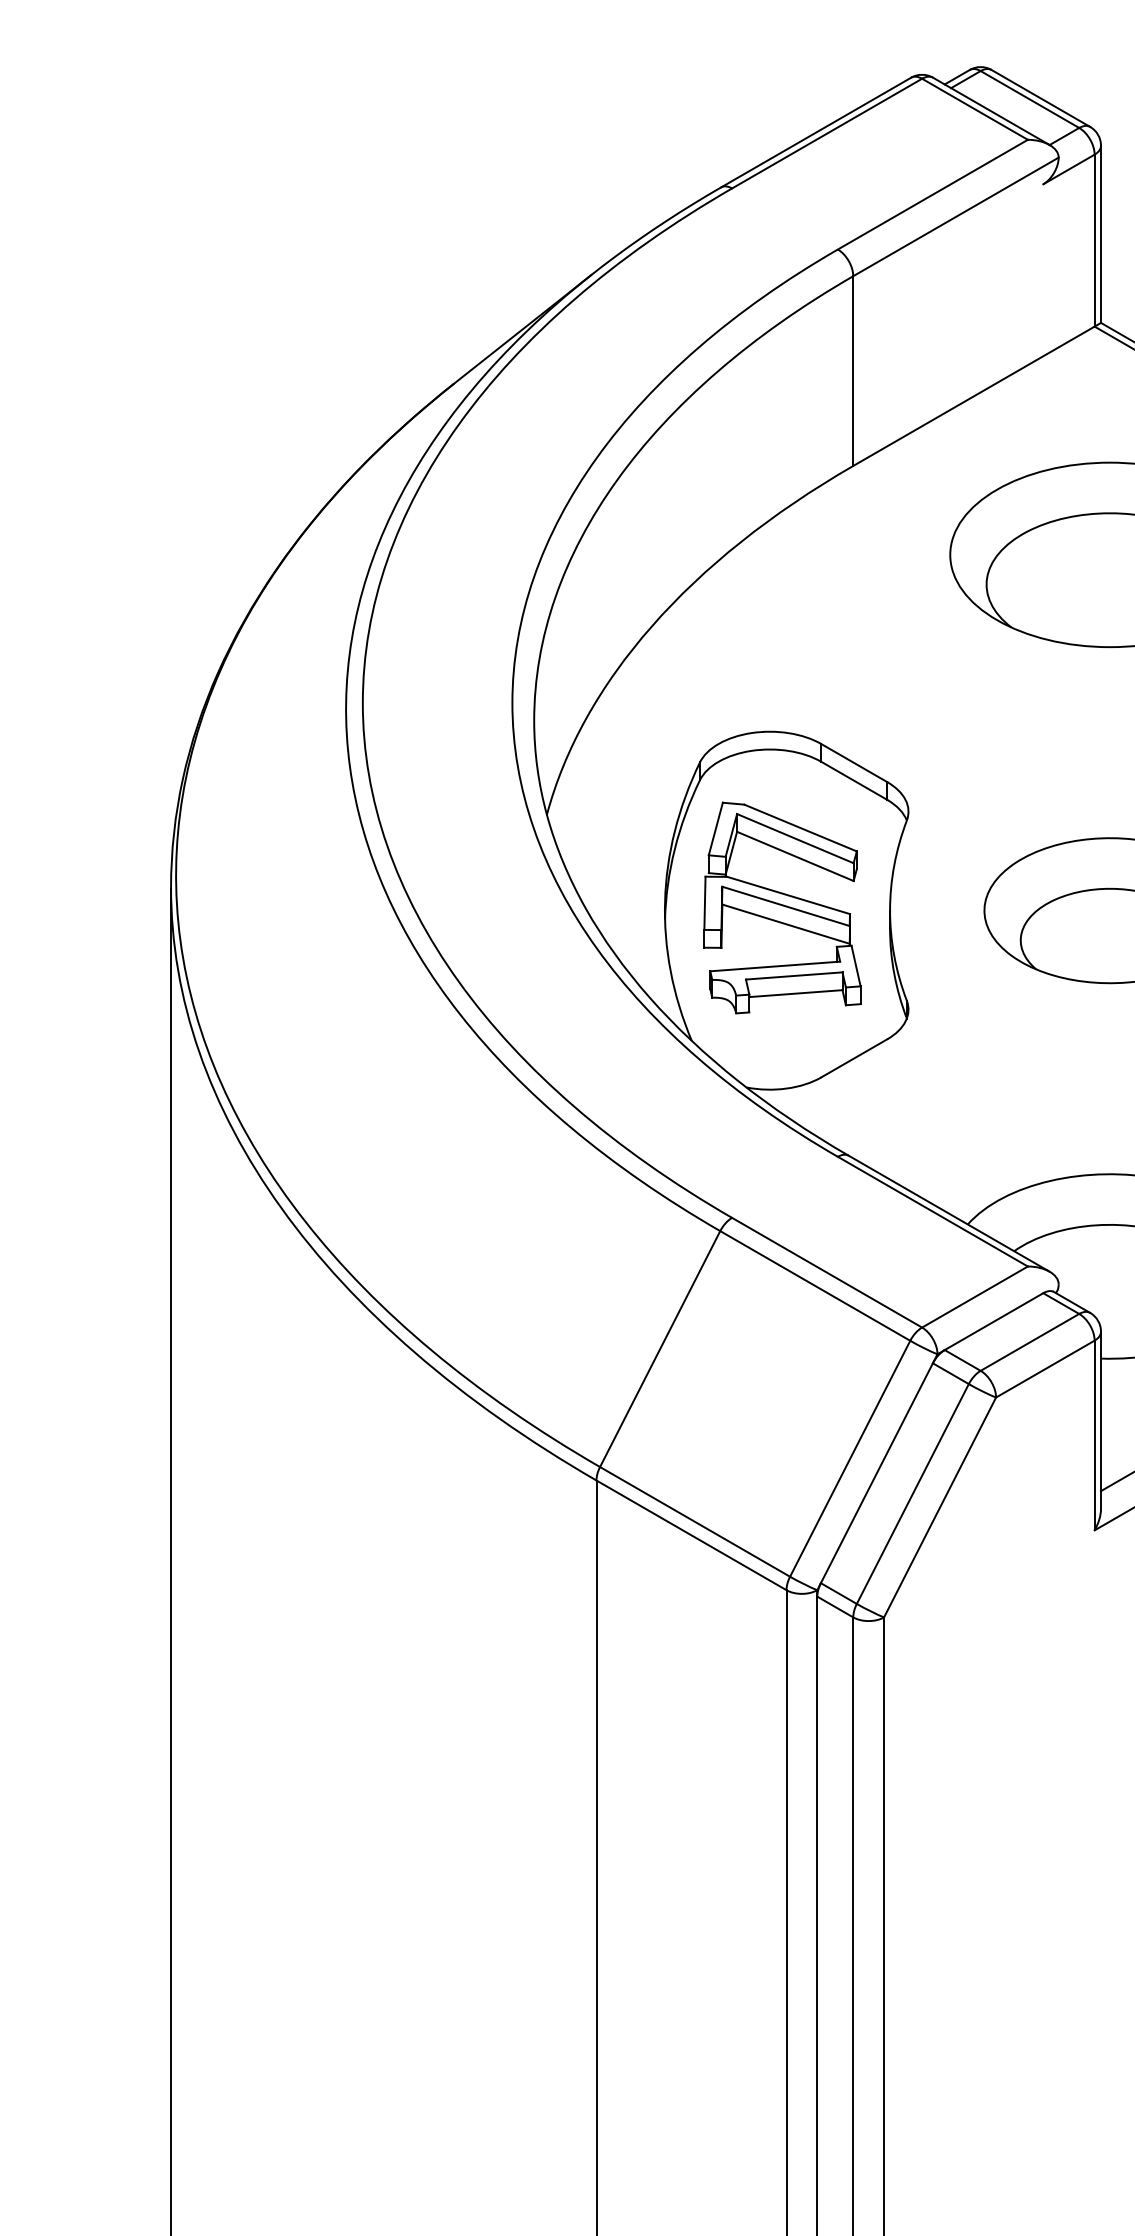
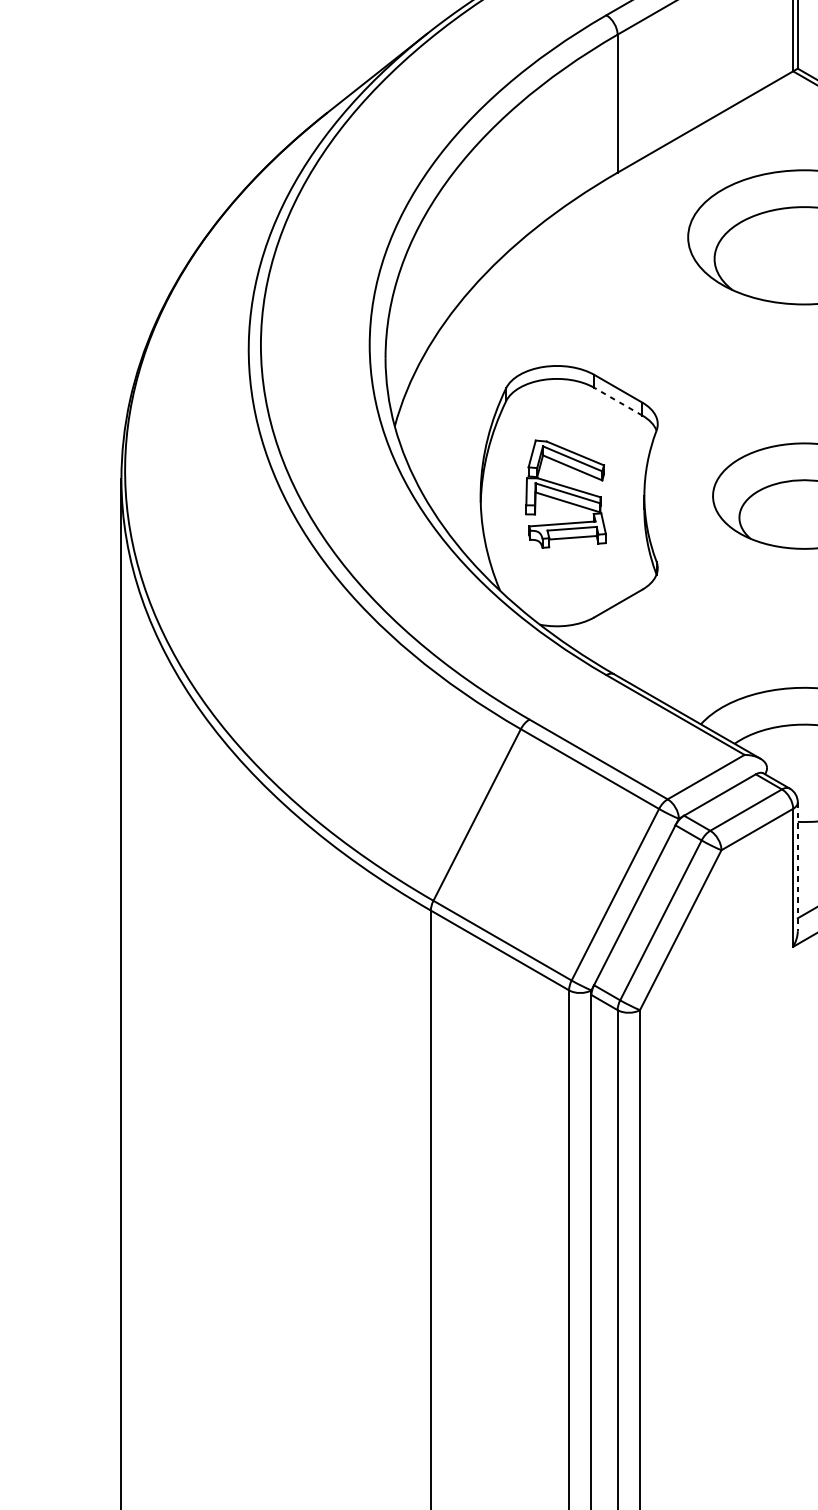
line: (853, 780) -> (617, 401), solid -> dashed
part: (782, 907) -> (566, 493), size x0.7
line: (1101, 1420) -> (798, 866), solid -> dashed

